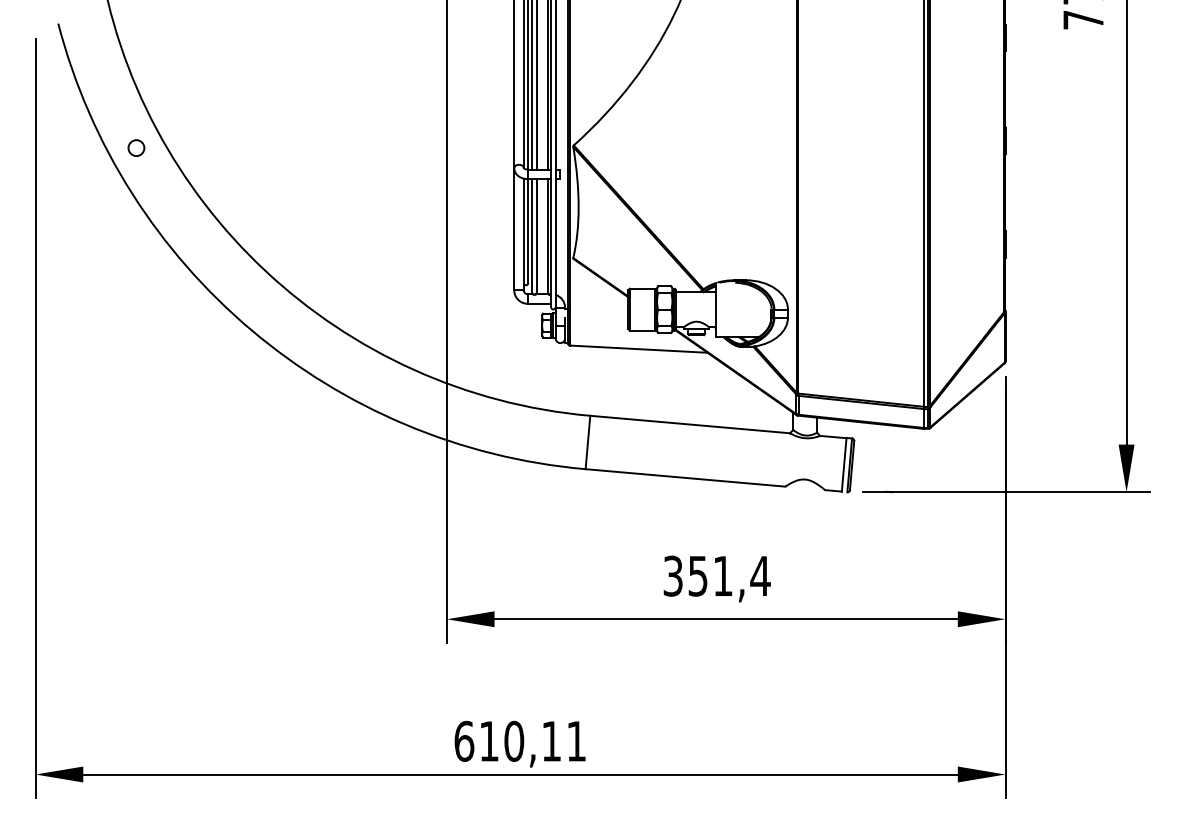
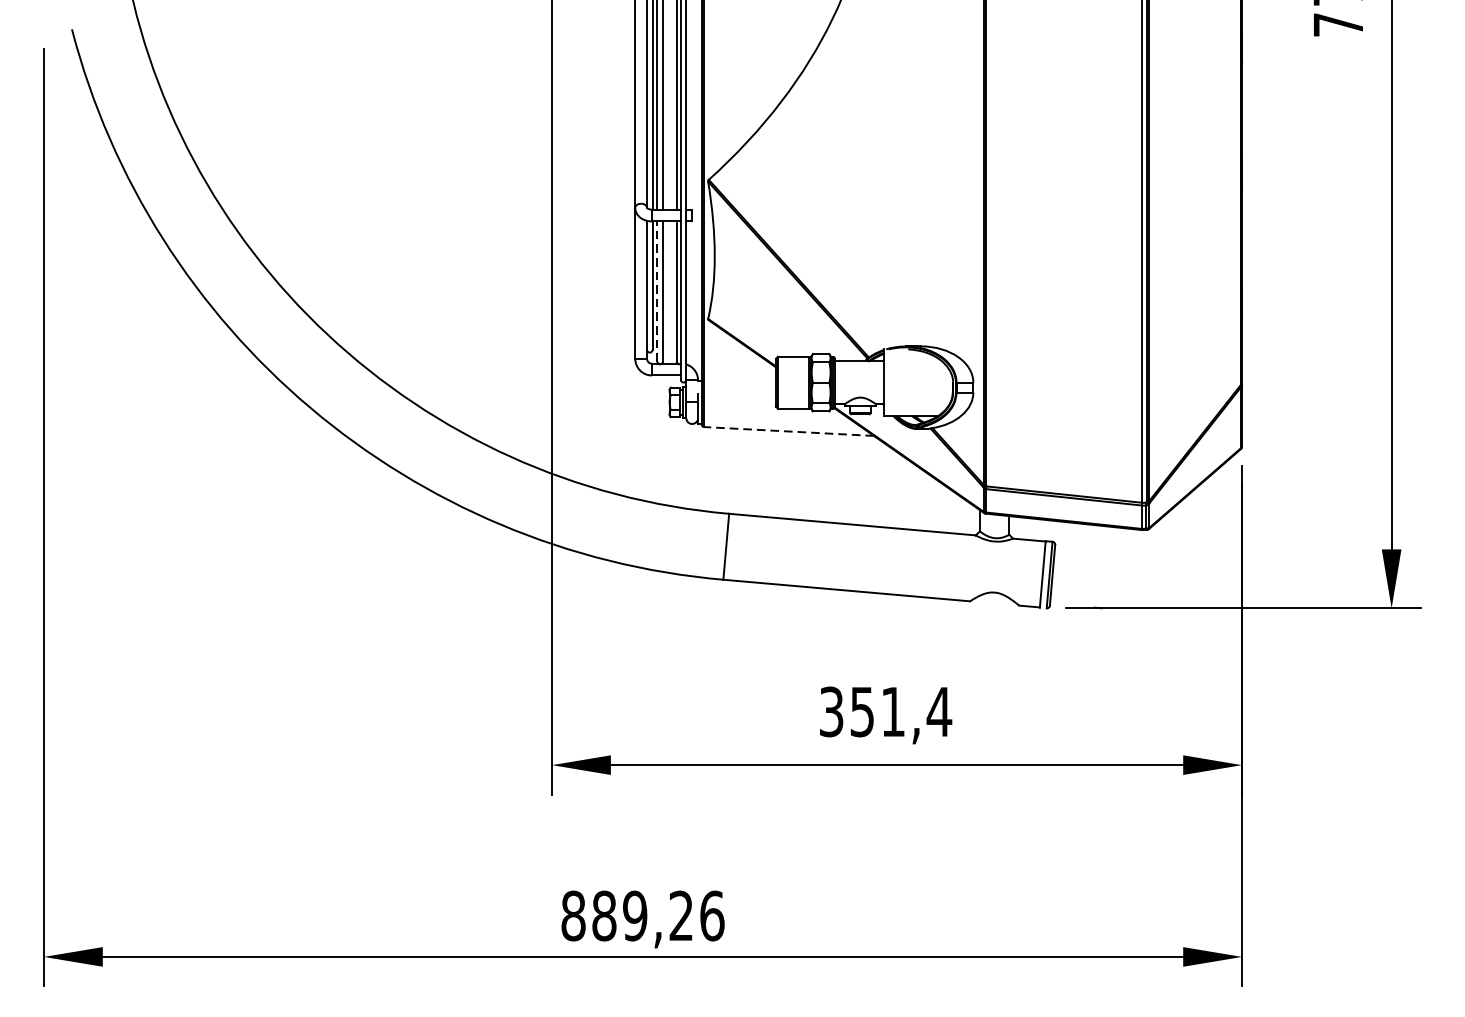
circle: (136, 147) -> (168, 182), removed
line: (532, 235) -> (657, 291), solid -> dashed
line: (638, 349) -> (788, 431), solid -> dashed
text: (520, 740) -> (642, 914), 610,11 -> 889,26

